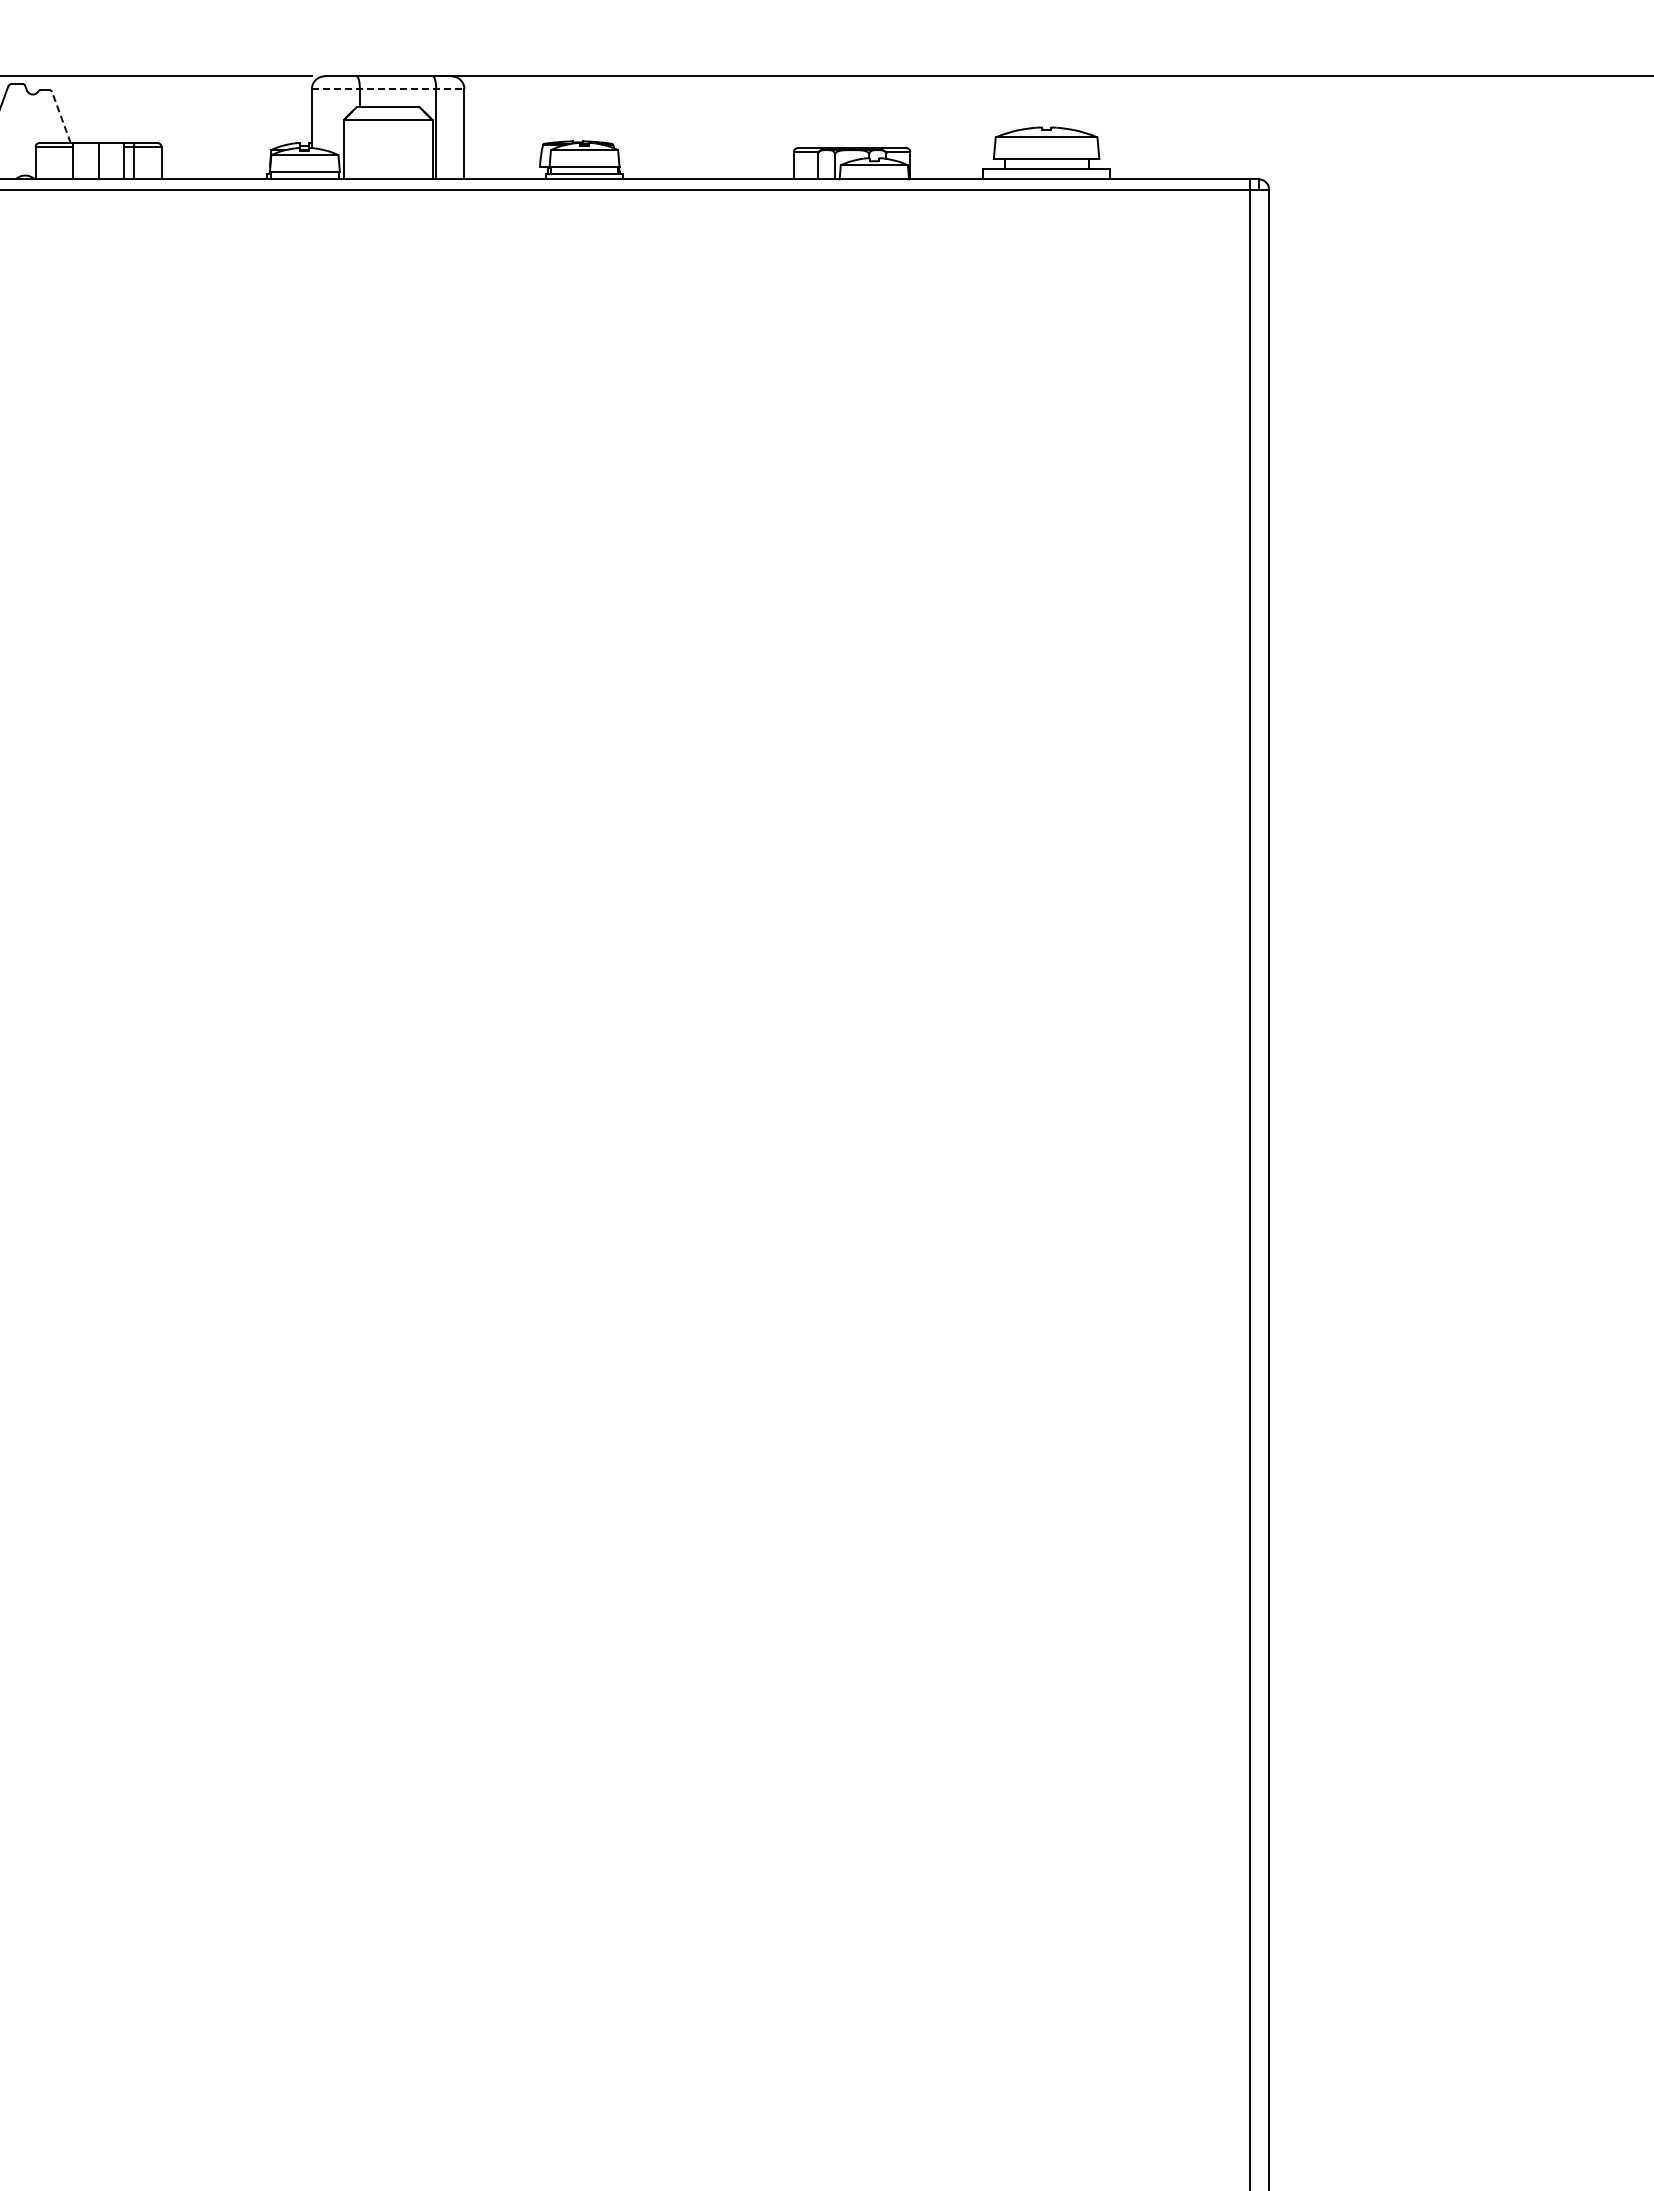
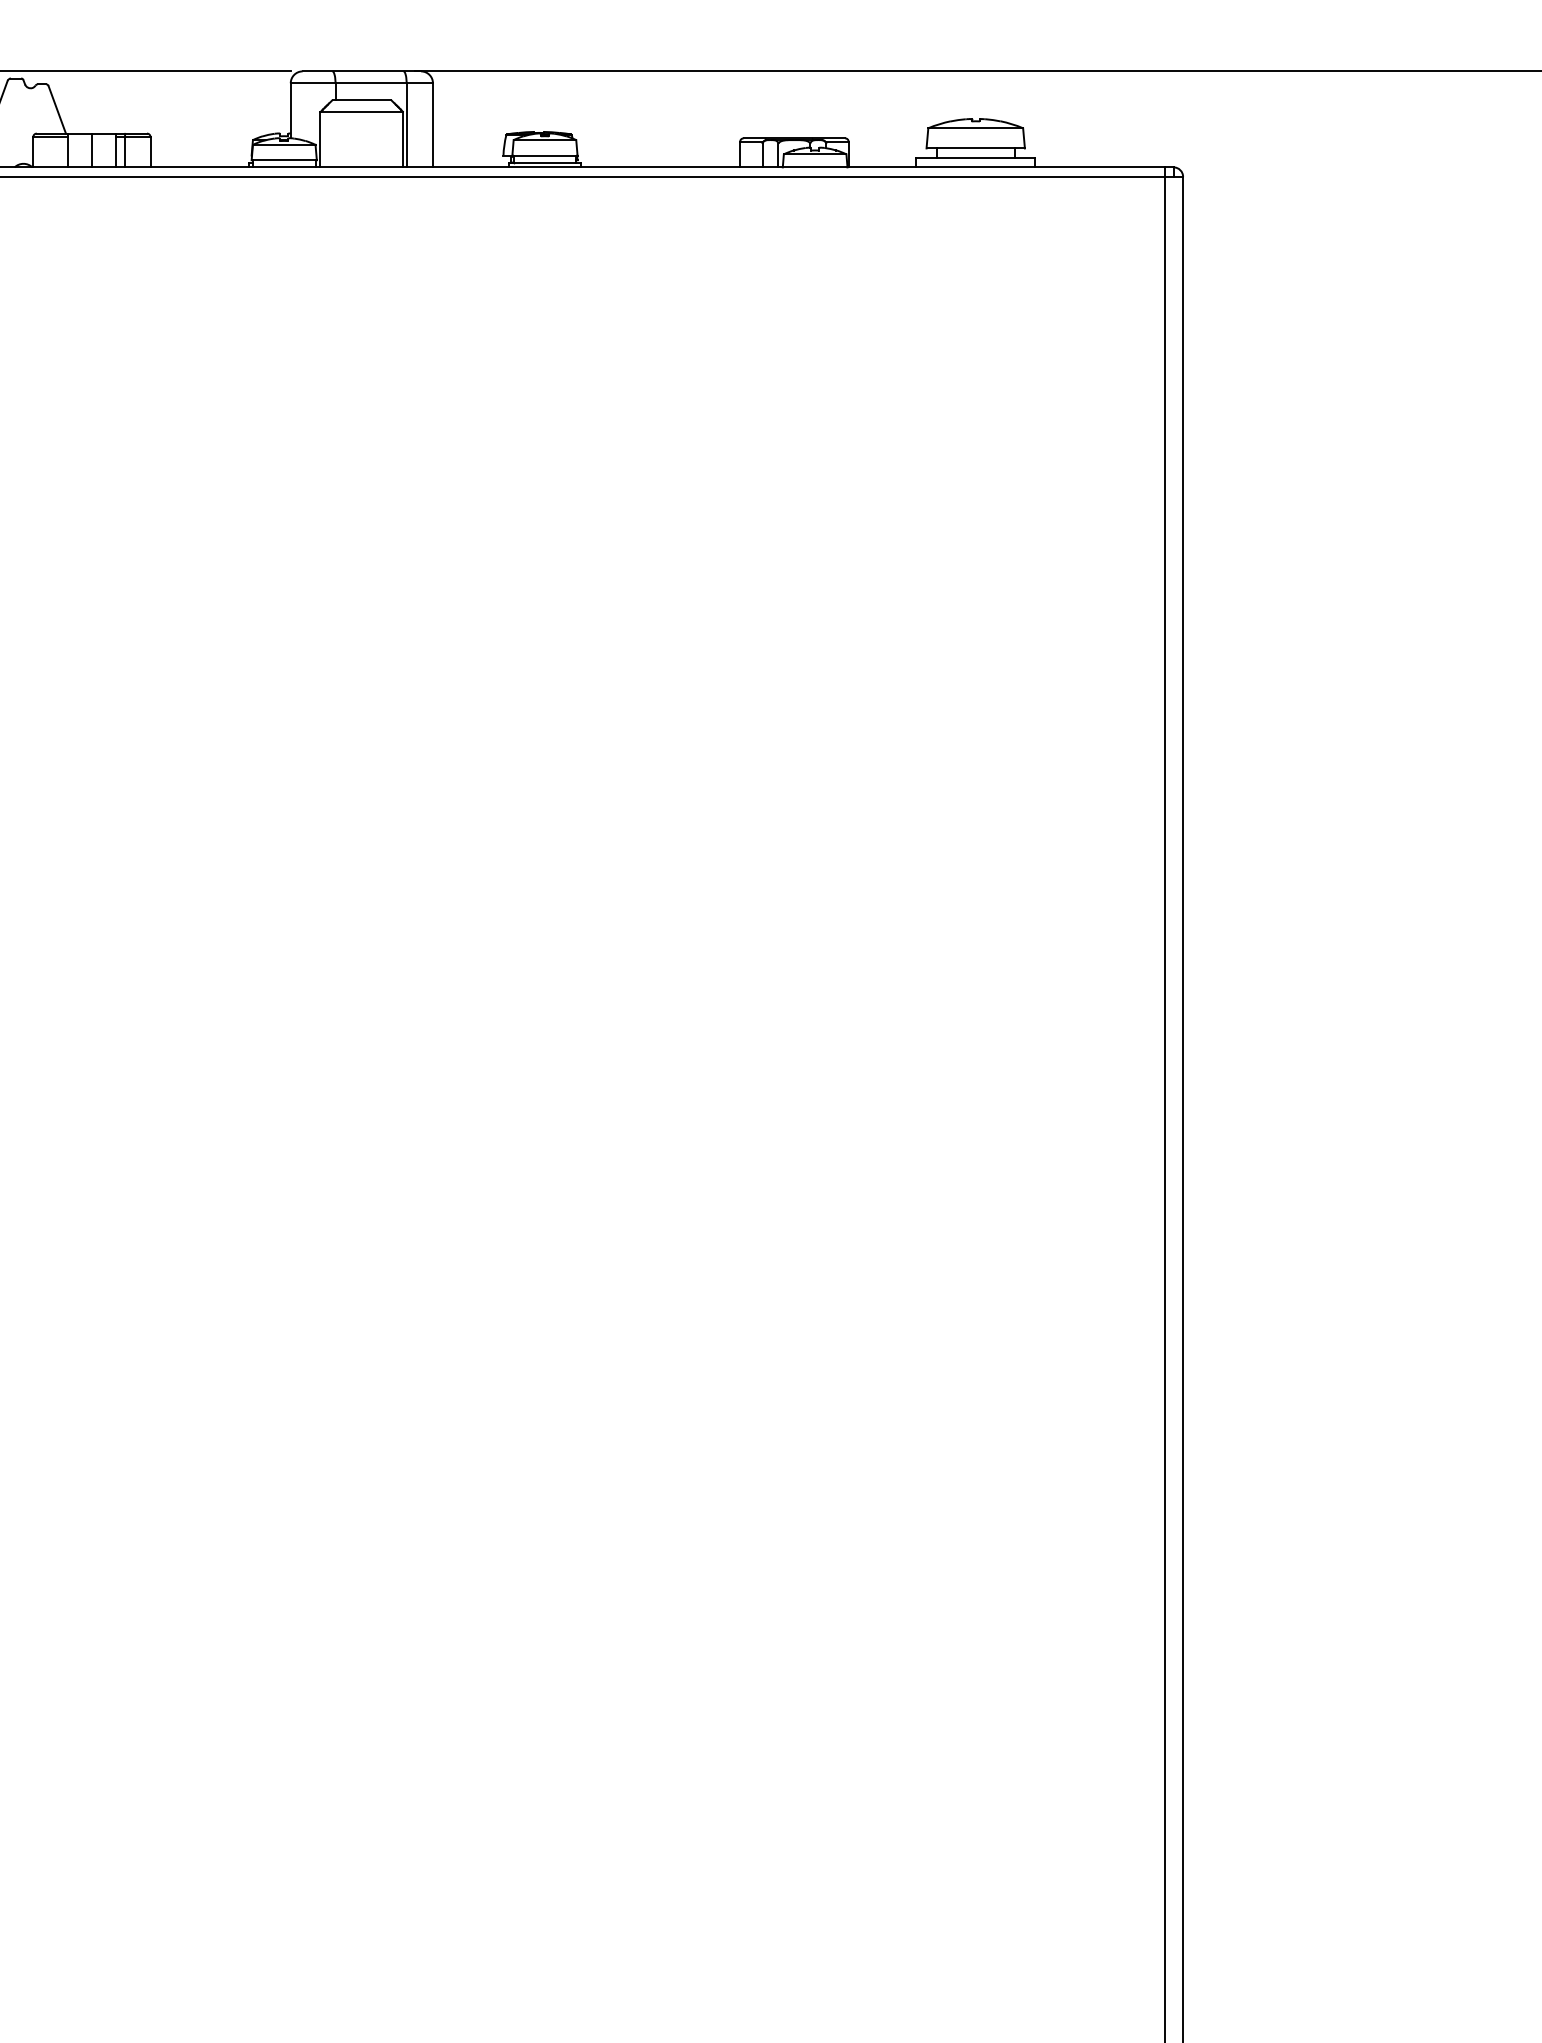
line: (388, 89) -> (362, 83), dashed -> solid
line: (61, 117) -> (57, 109), dashed -> solid

